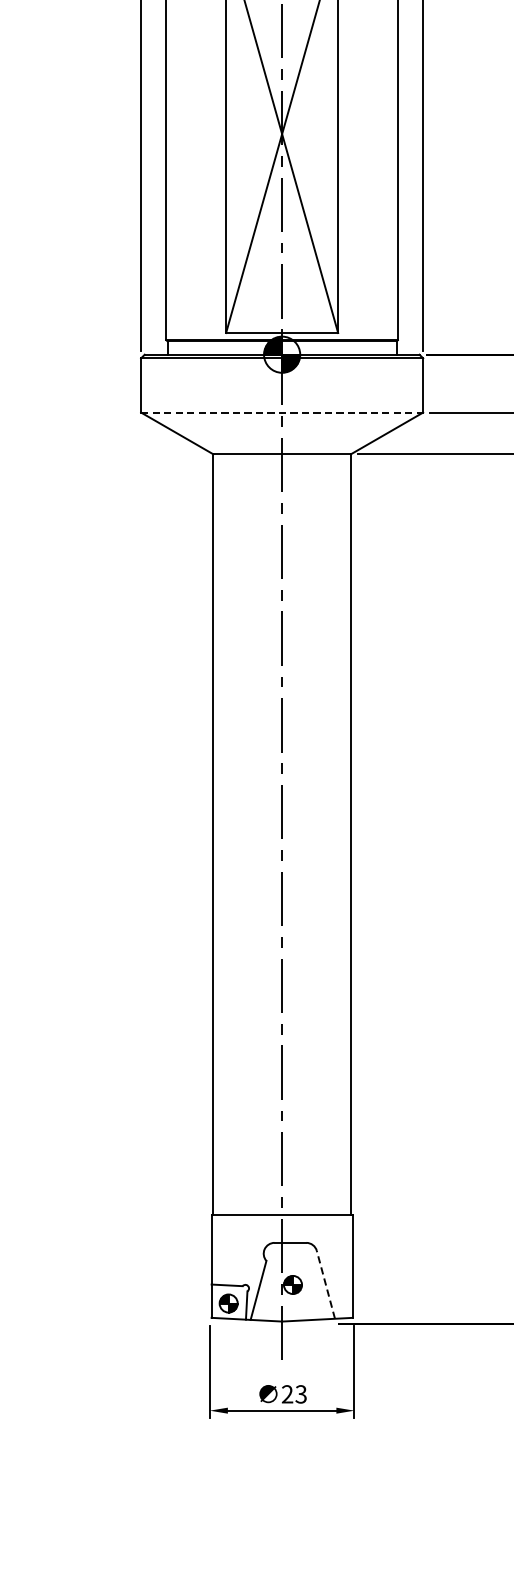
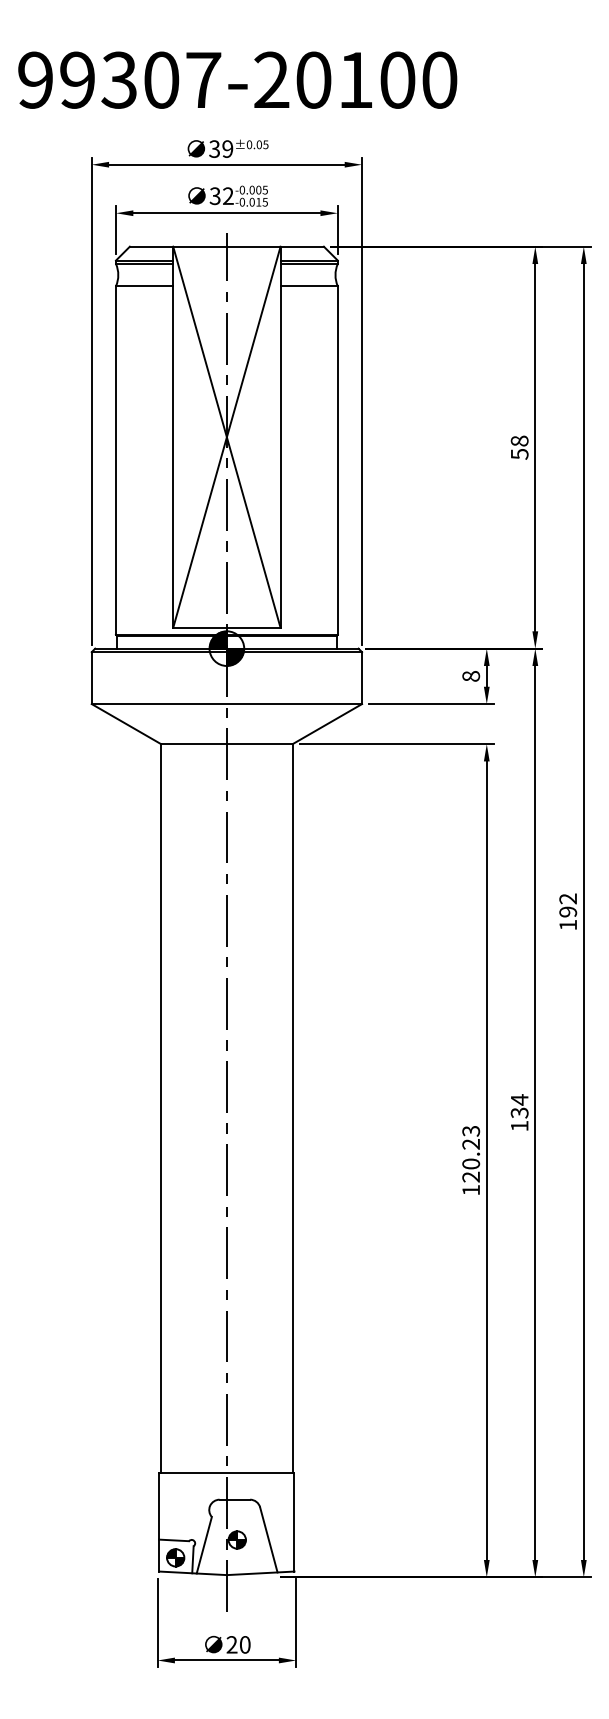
line: (282, 413) -> (227, 704), dashed -> solid
line: (325, 1284) -> (268, 1539), dashed -> solid
text: (300, 1393) -> (244, 1644), 23 -> 20

